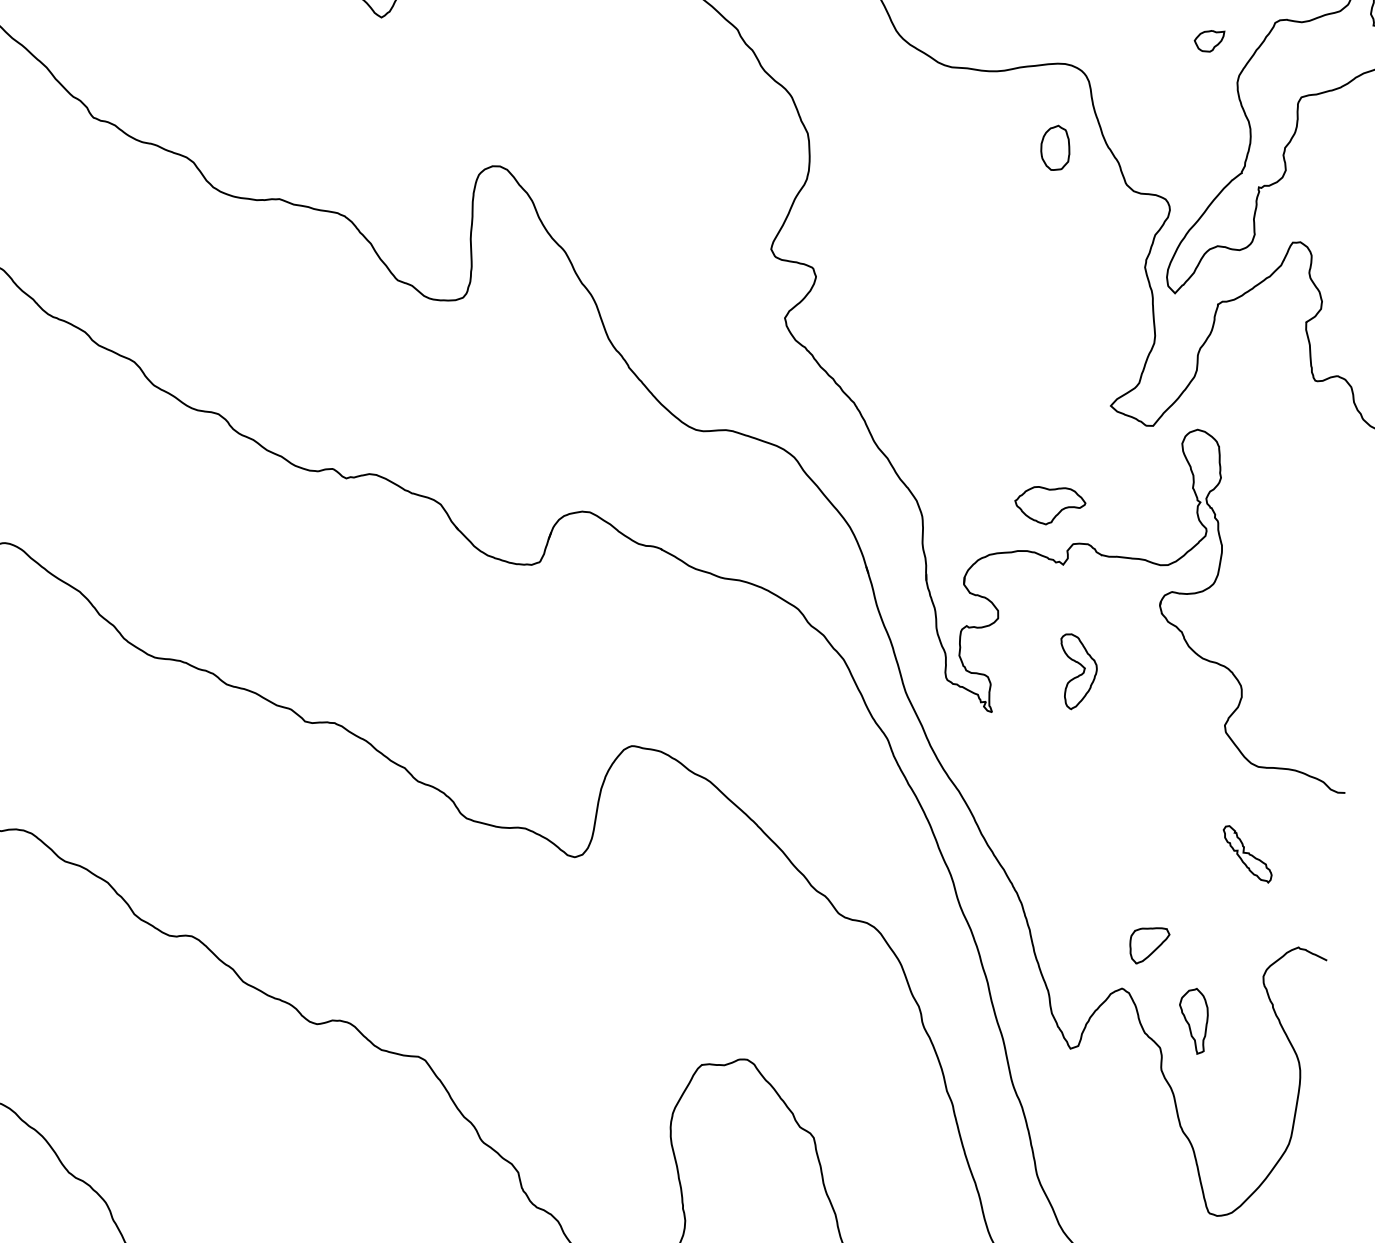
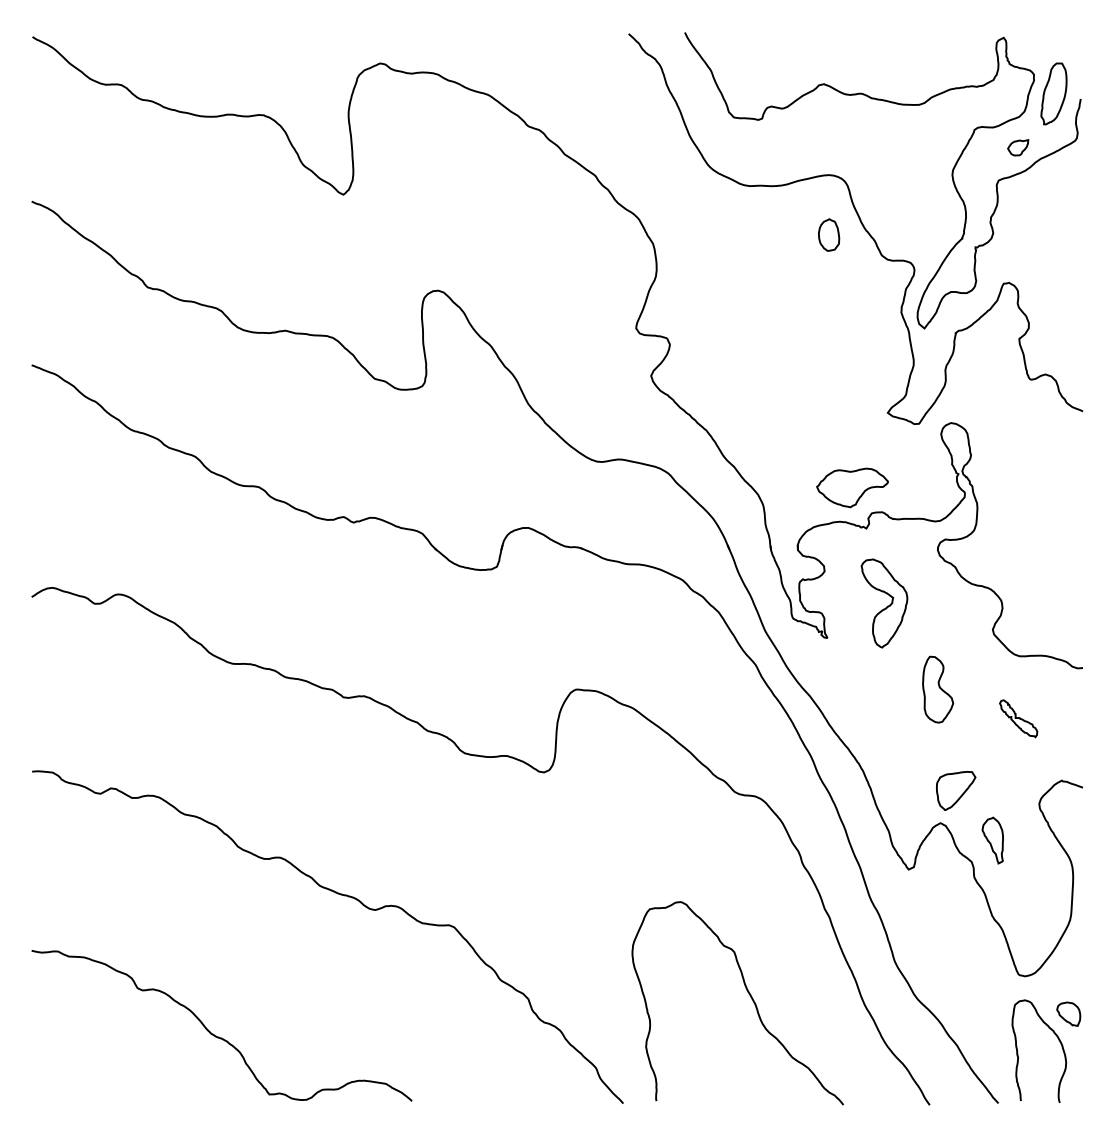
part: (1209, 40) -> (1018, 147), moved
part: (1050, 505) -> (852, 487), size x1.43
part: (1077, 672) -> (884, 603), size x1.67
part: (1139, 801) -> (938, 689), added
part: (1149, 945) -> (956, 790), size x1.43

